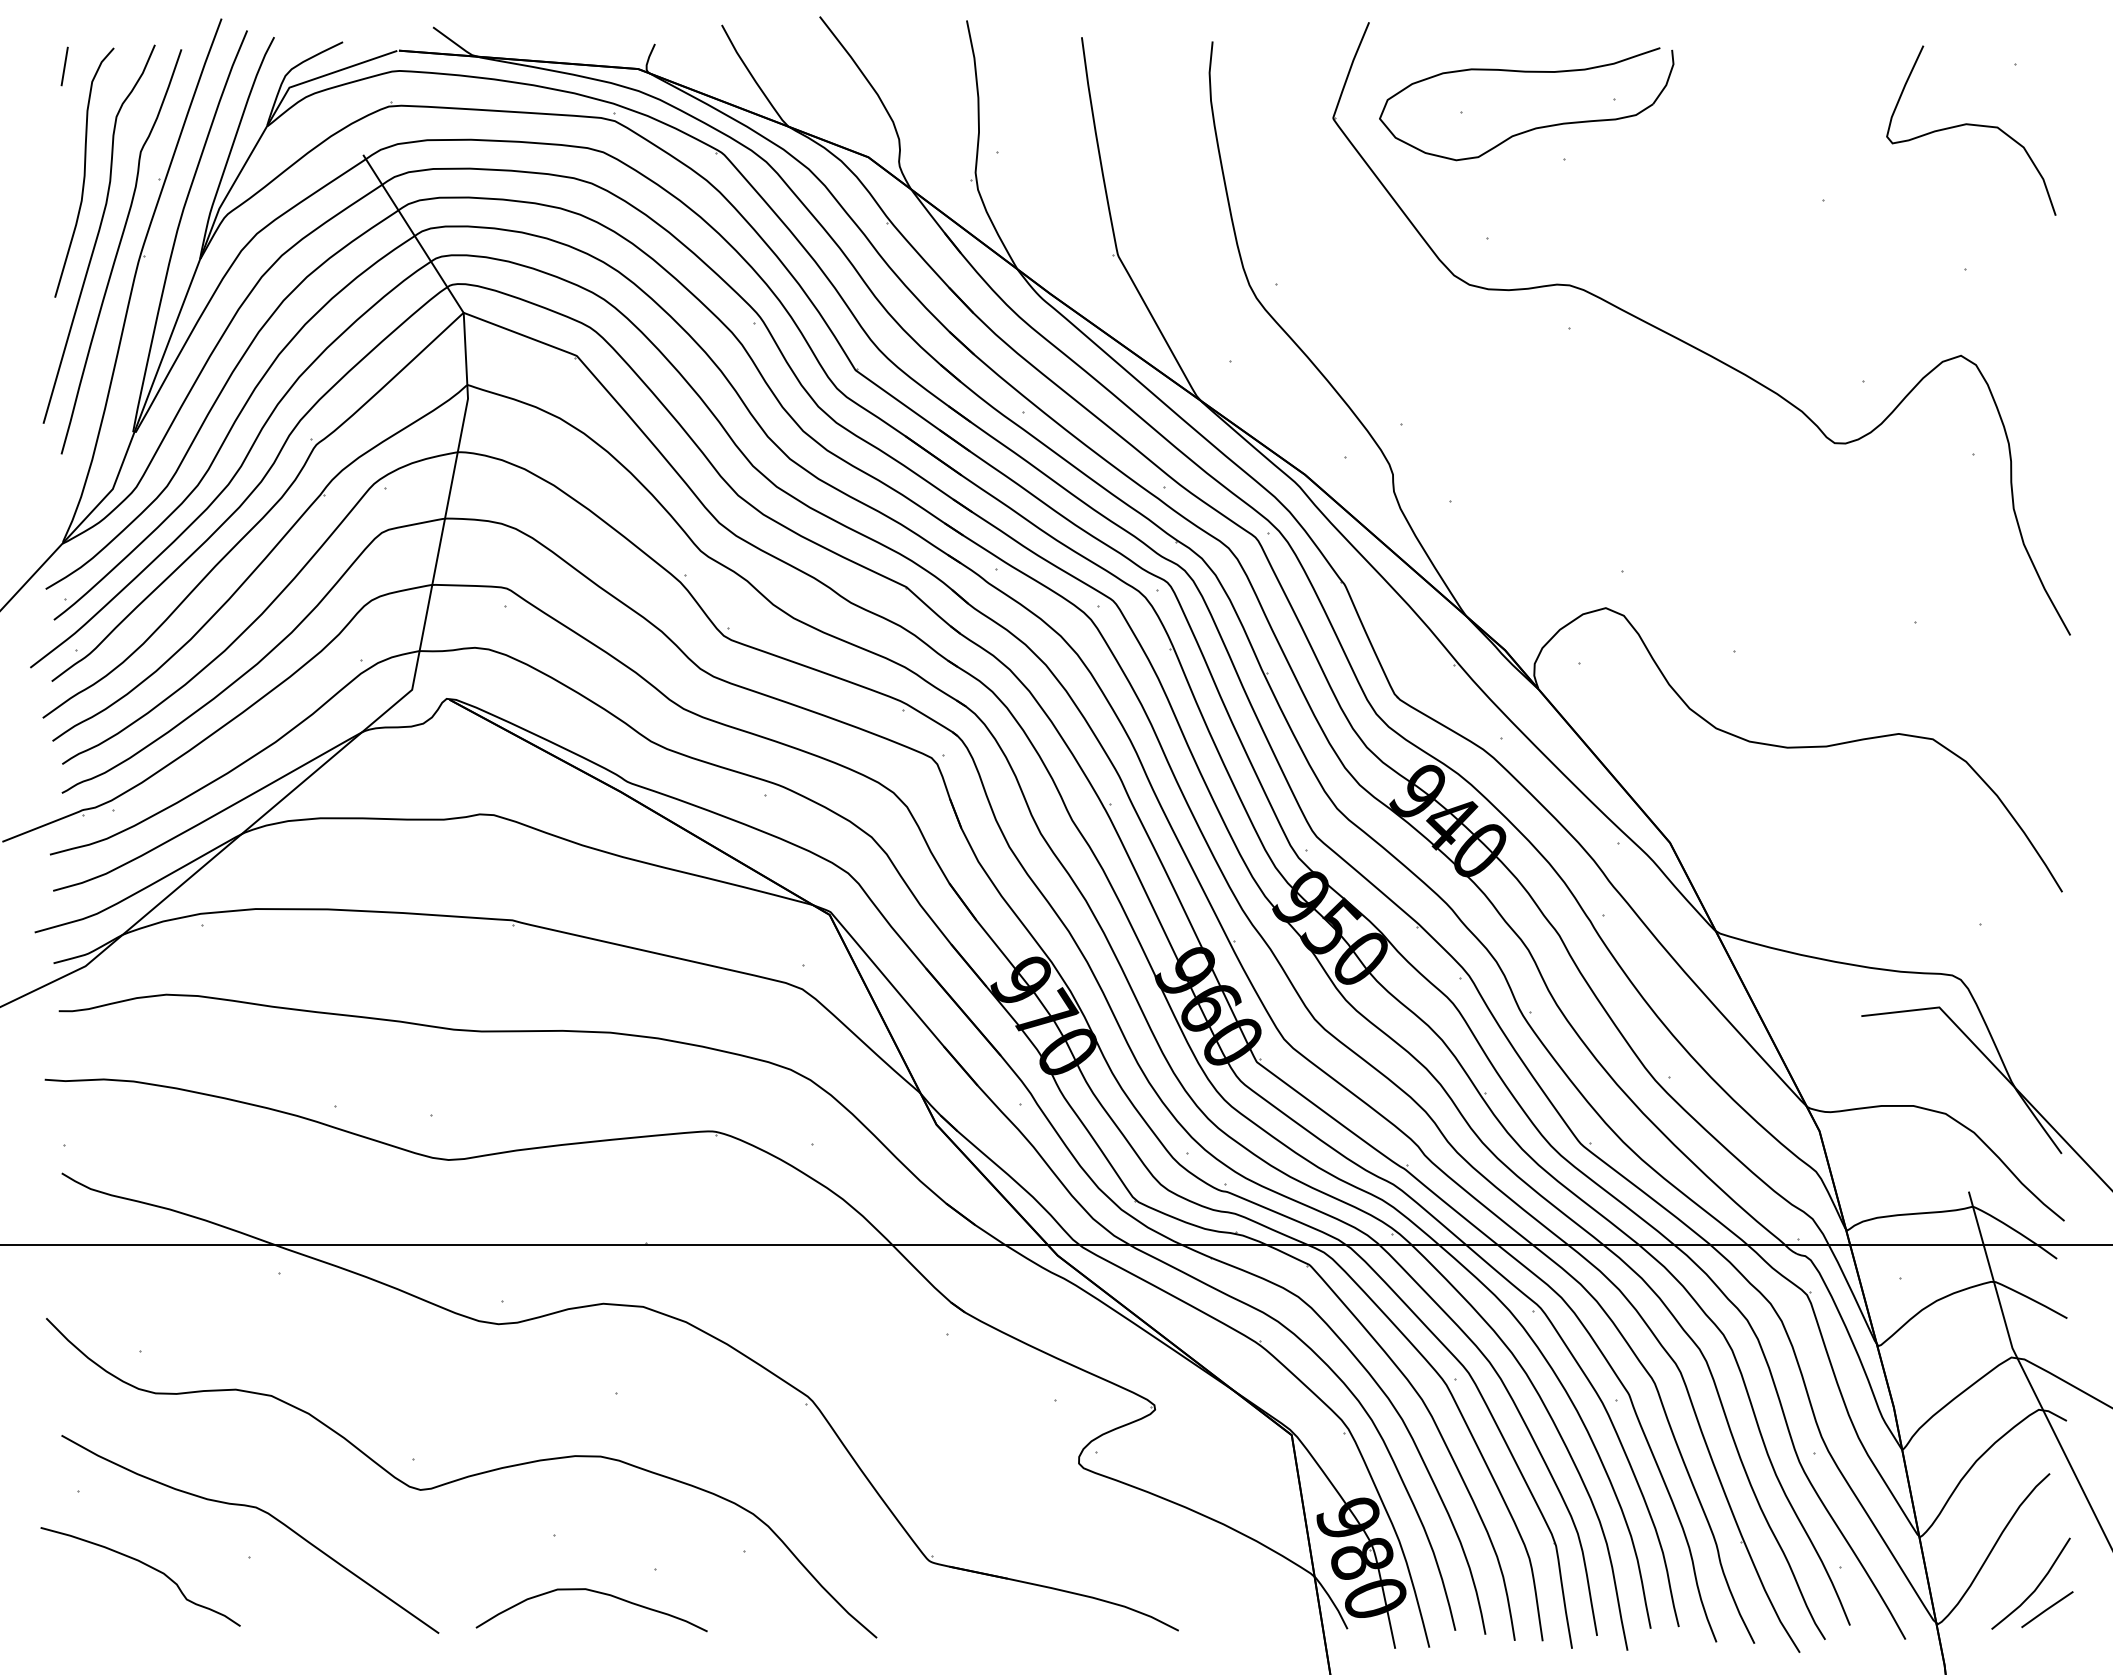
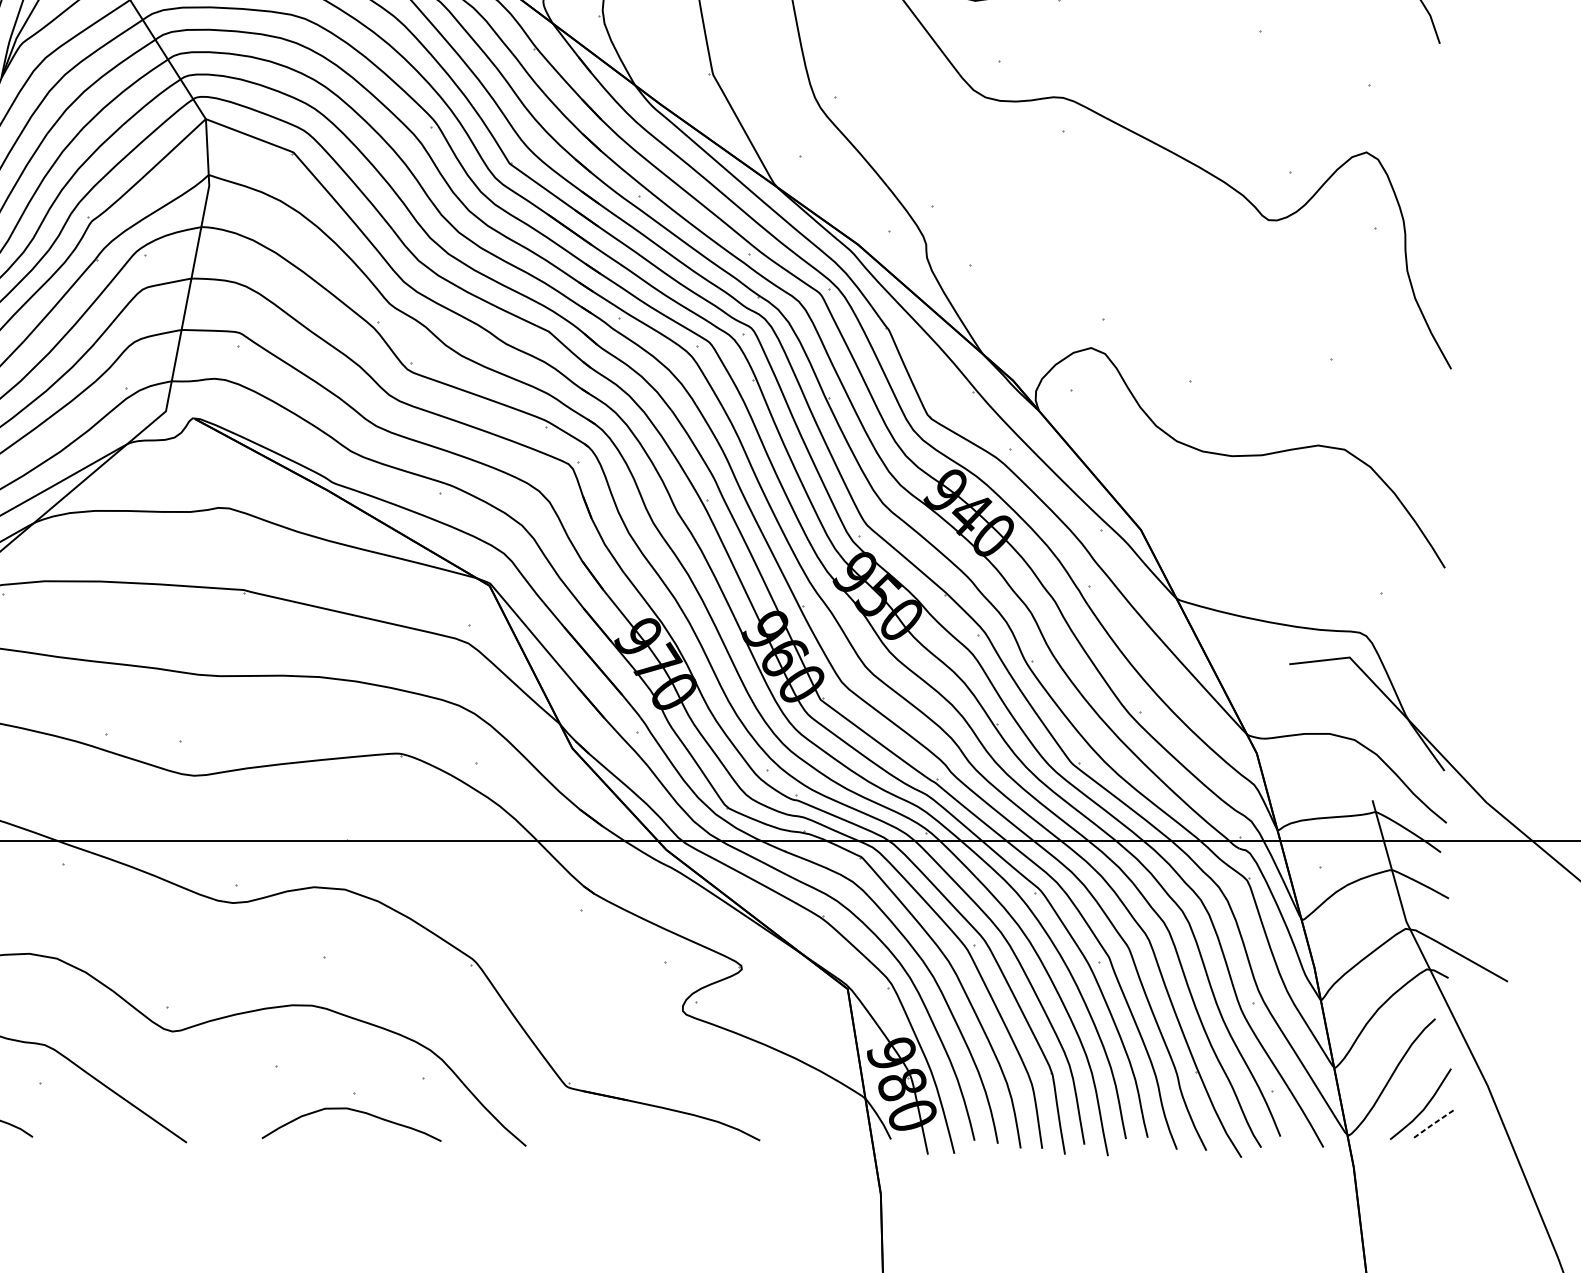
curve: (594, 1592) -> (353, 1111), moved
line: (2046, 1610) -> (1432, 1124), solid -> dashed

